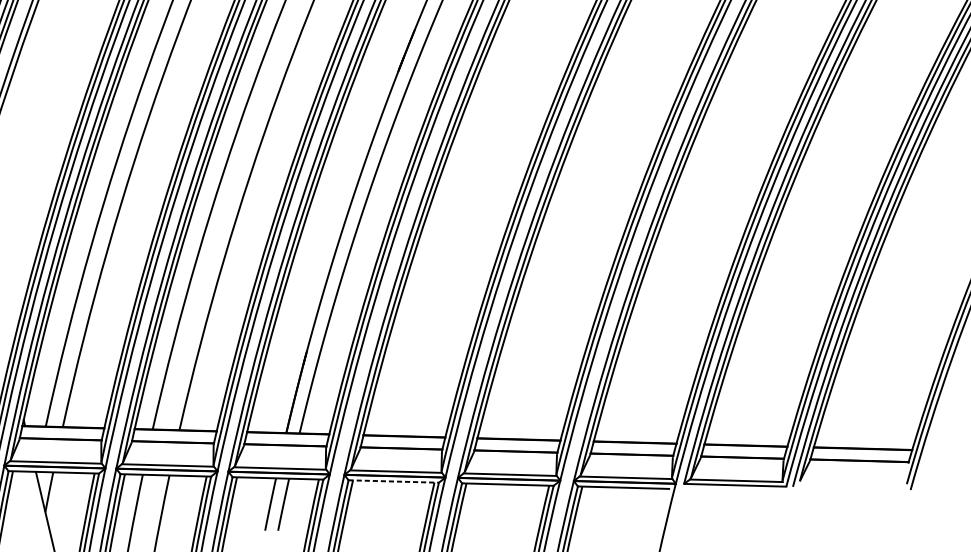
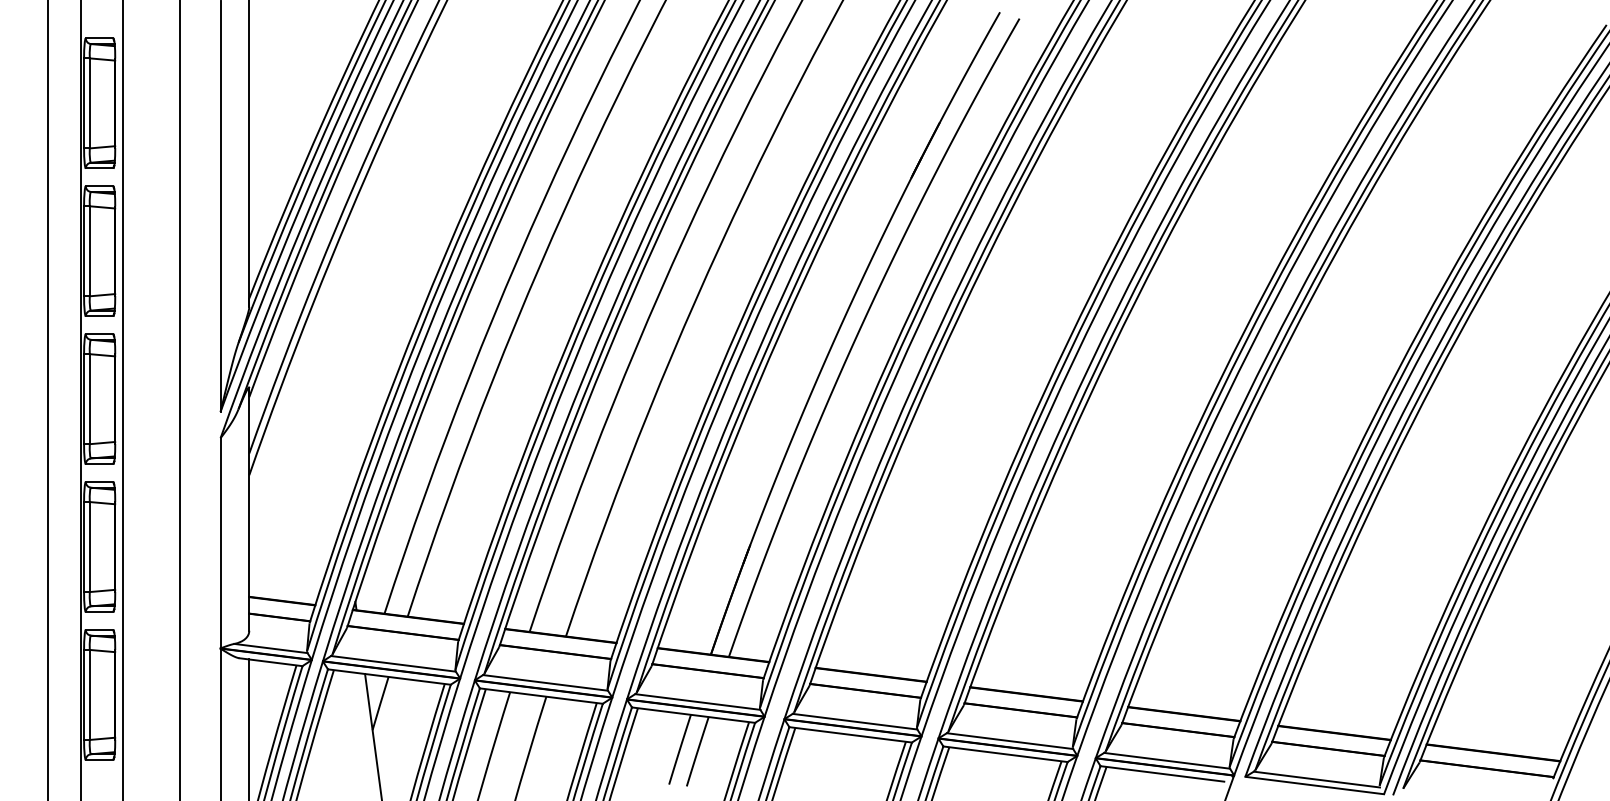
line: (393, 481) -> (850, 734), dashed -> solid

